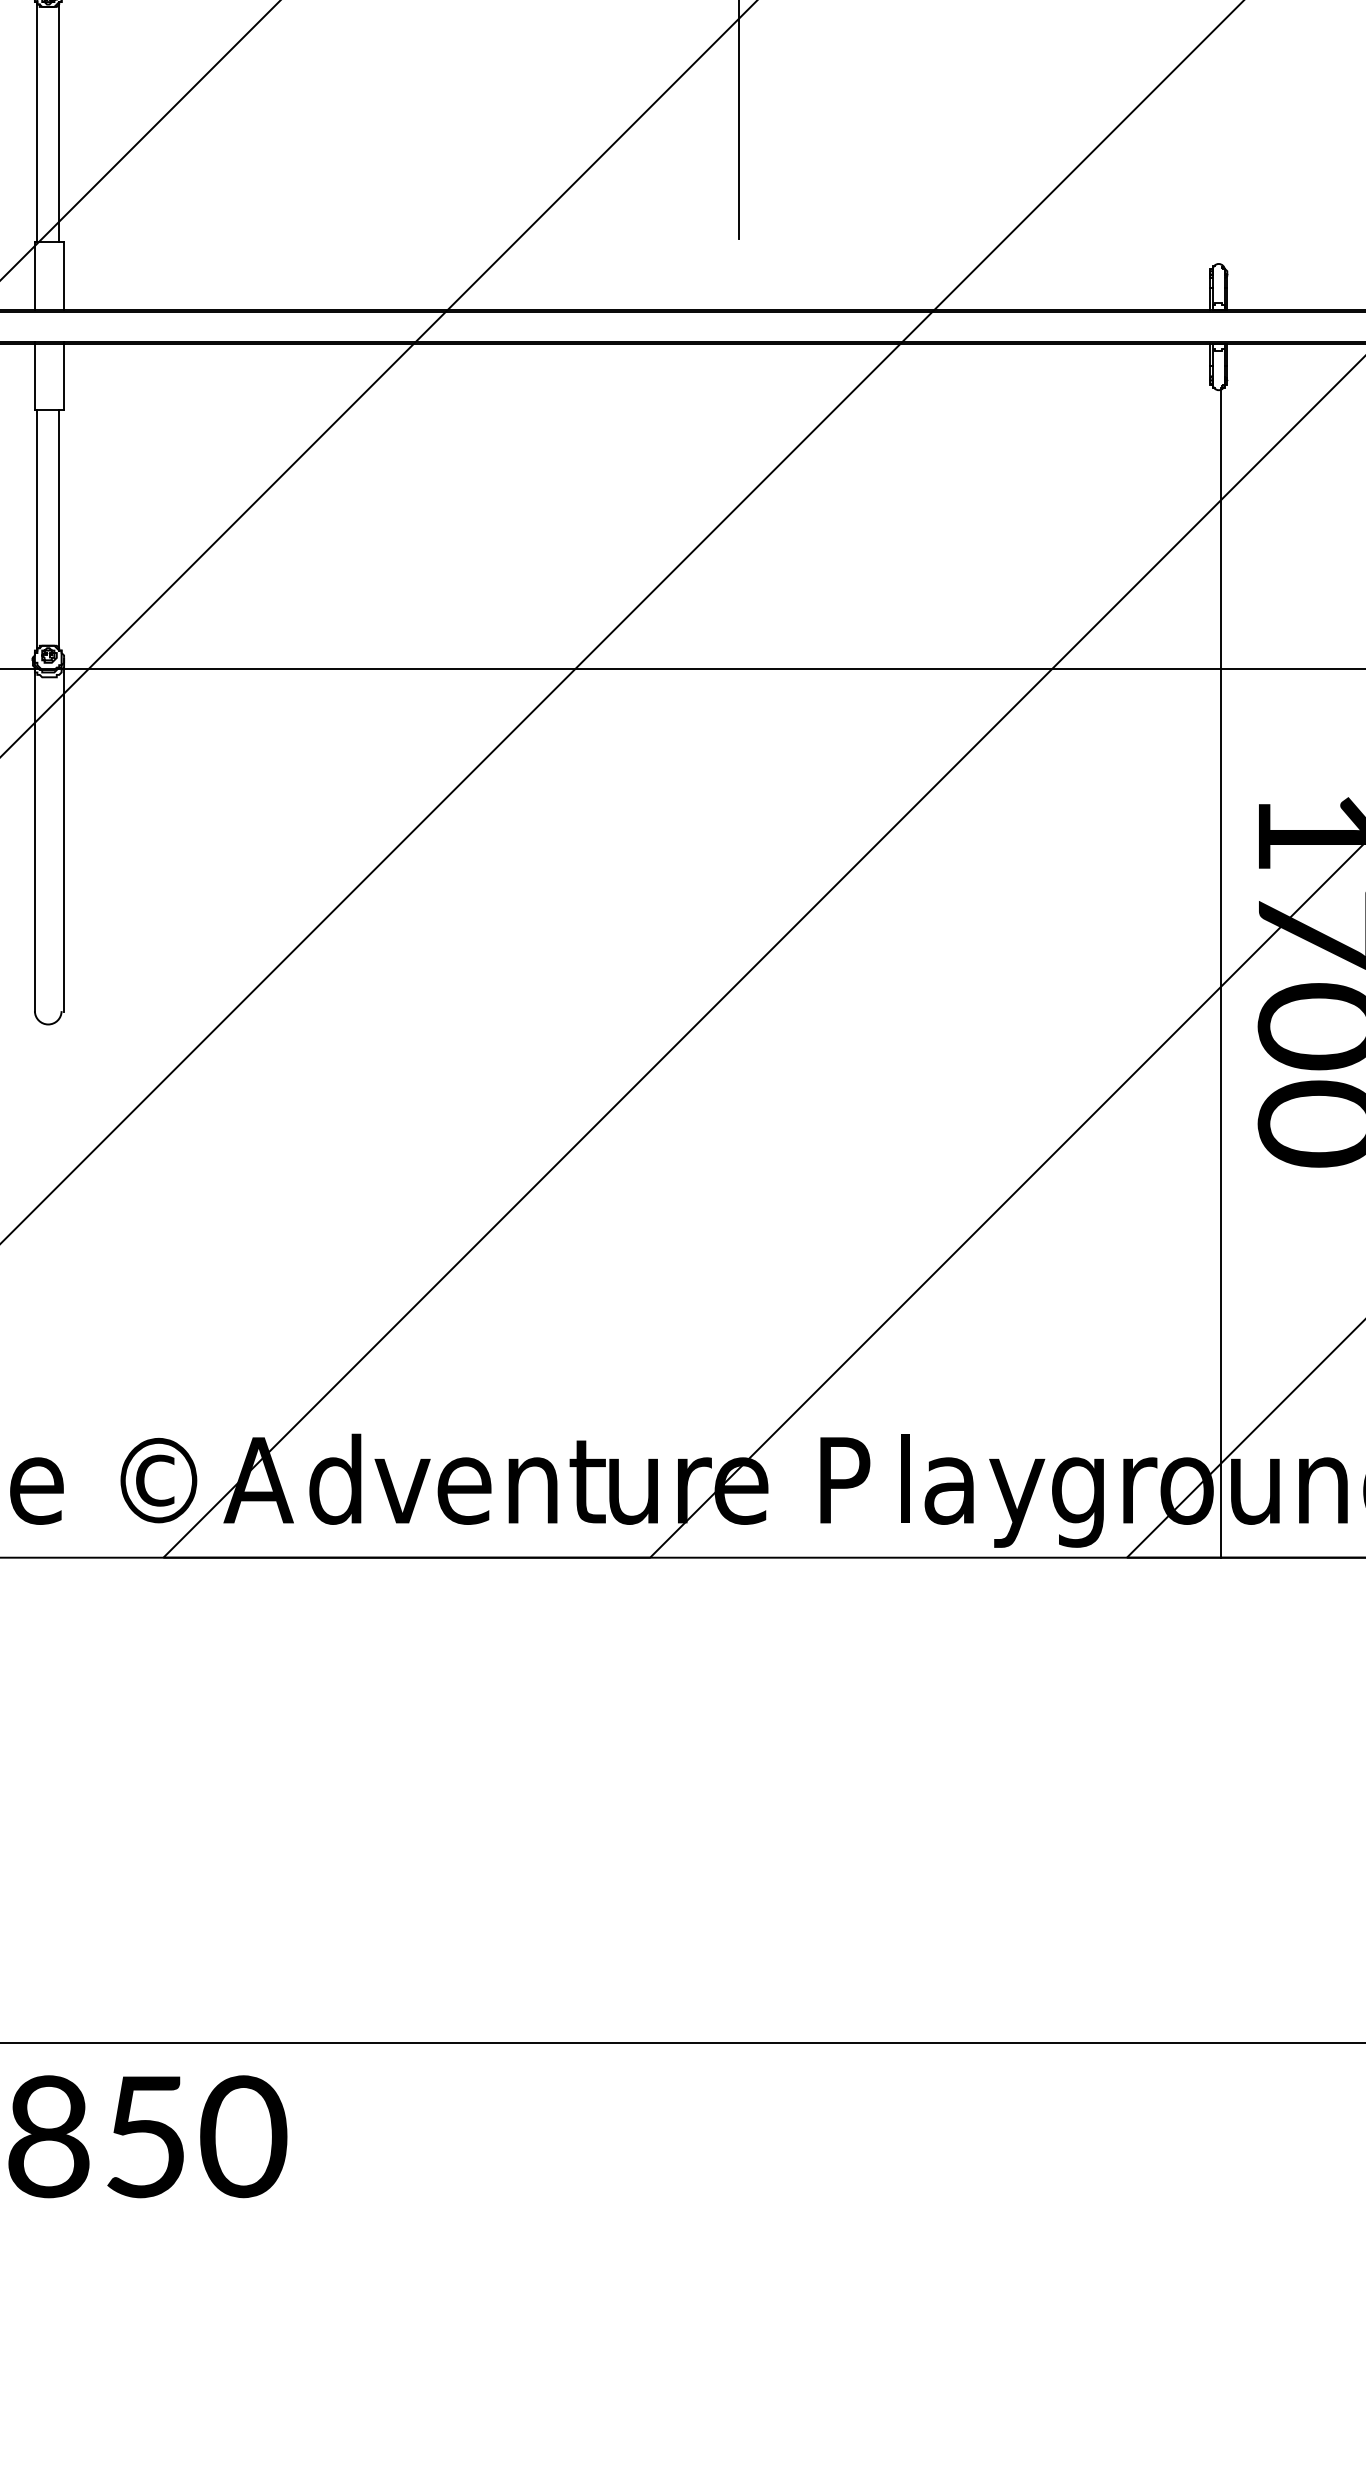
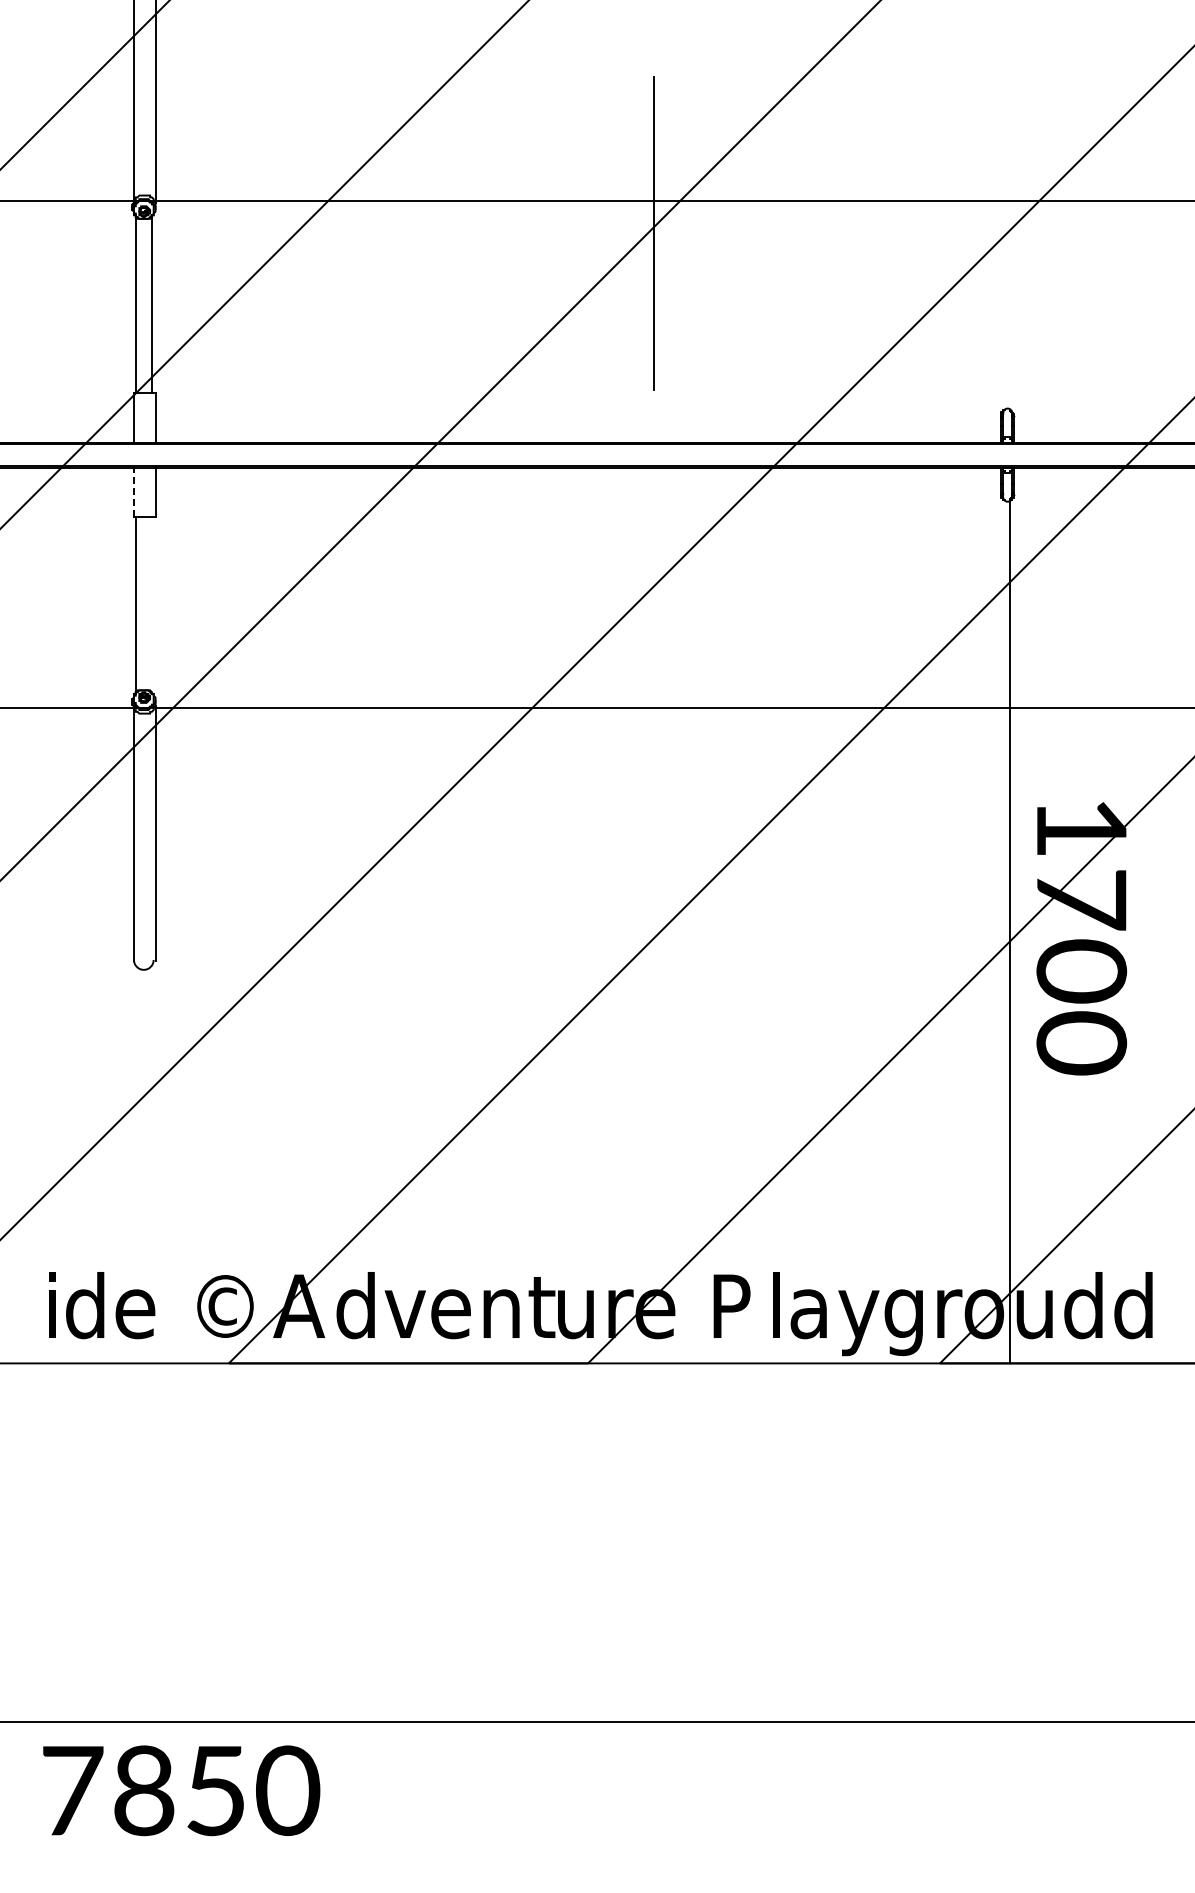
line: (34, 374) -> (133, 490), solid -> dashed
line: (58, 529) -> (151, 604), removed
text: (1321, 1479) -> (1083, 1305), n -> d

